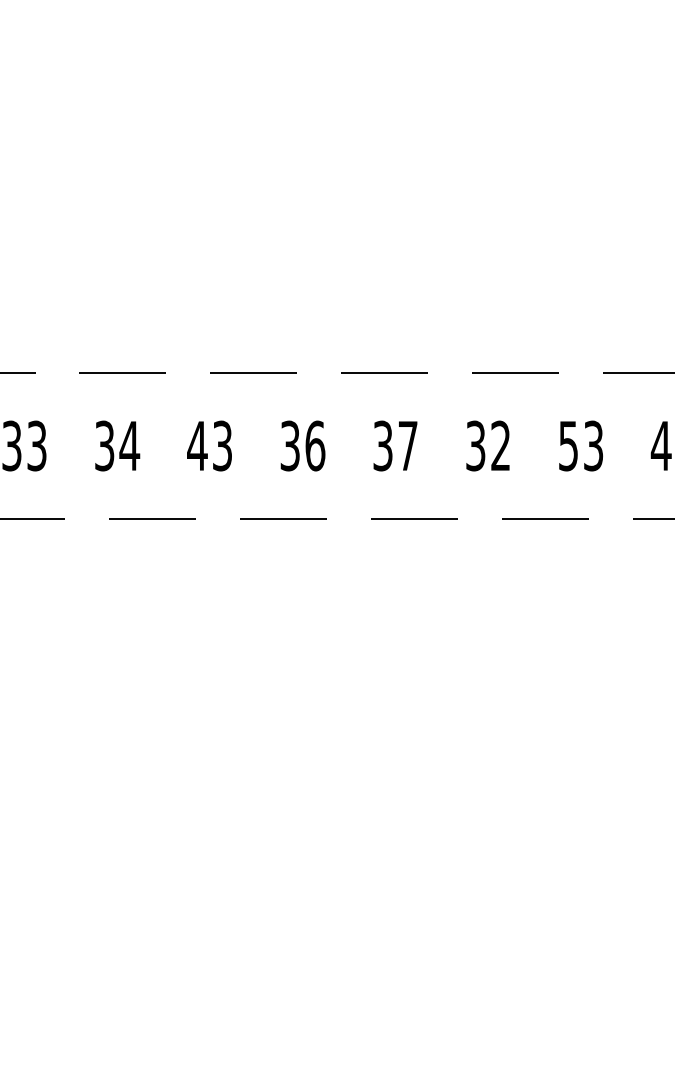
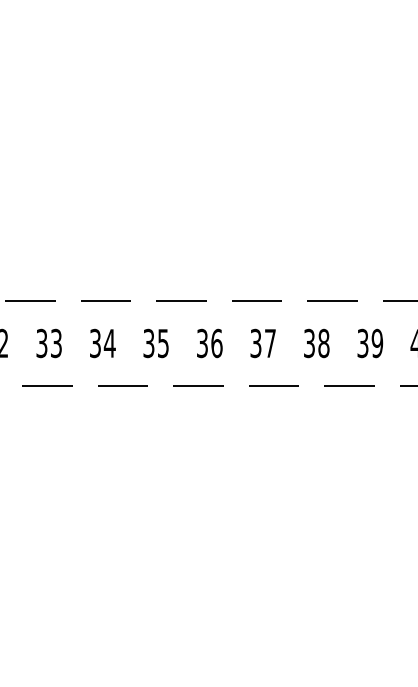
text: (581, 444) -> (370, 342), 53 -> 39
text: (208, 446) -> (155, 343), 43 -> 35
text: (500, 446) -> (323, 343), 32 -> 38

